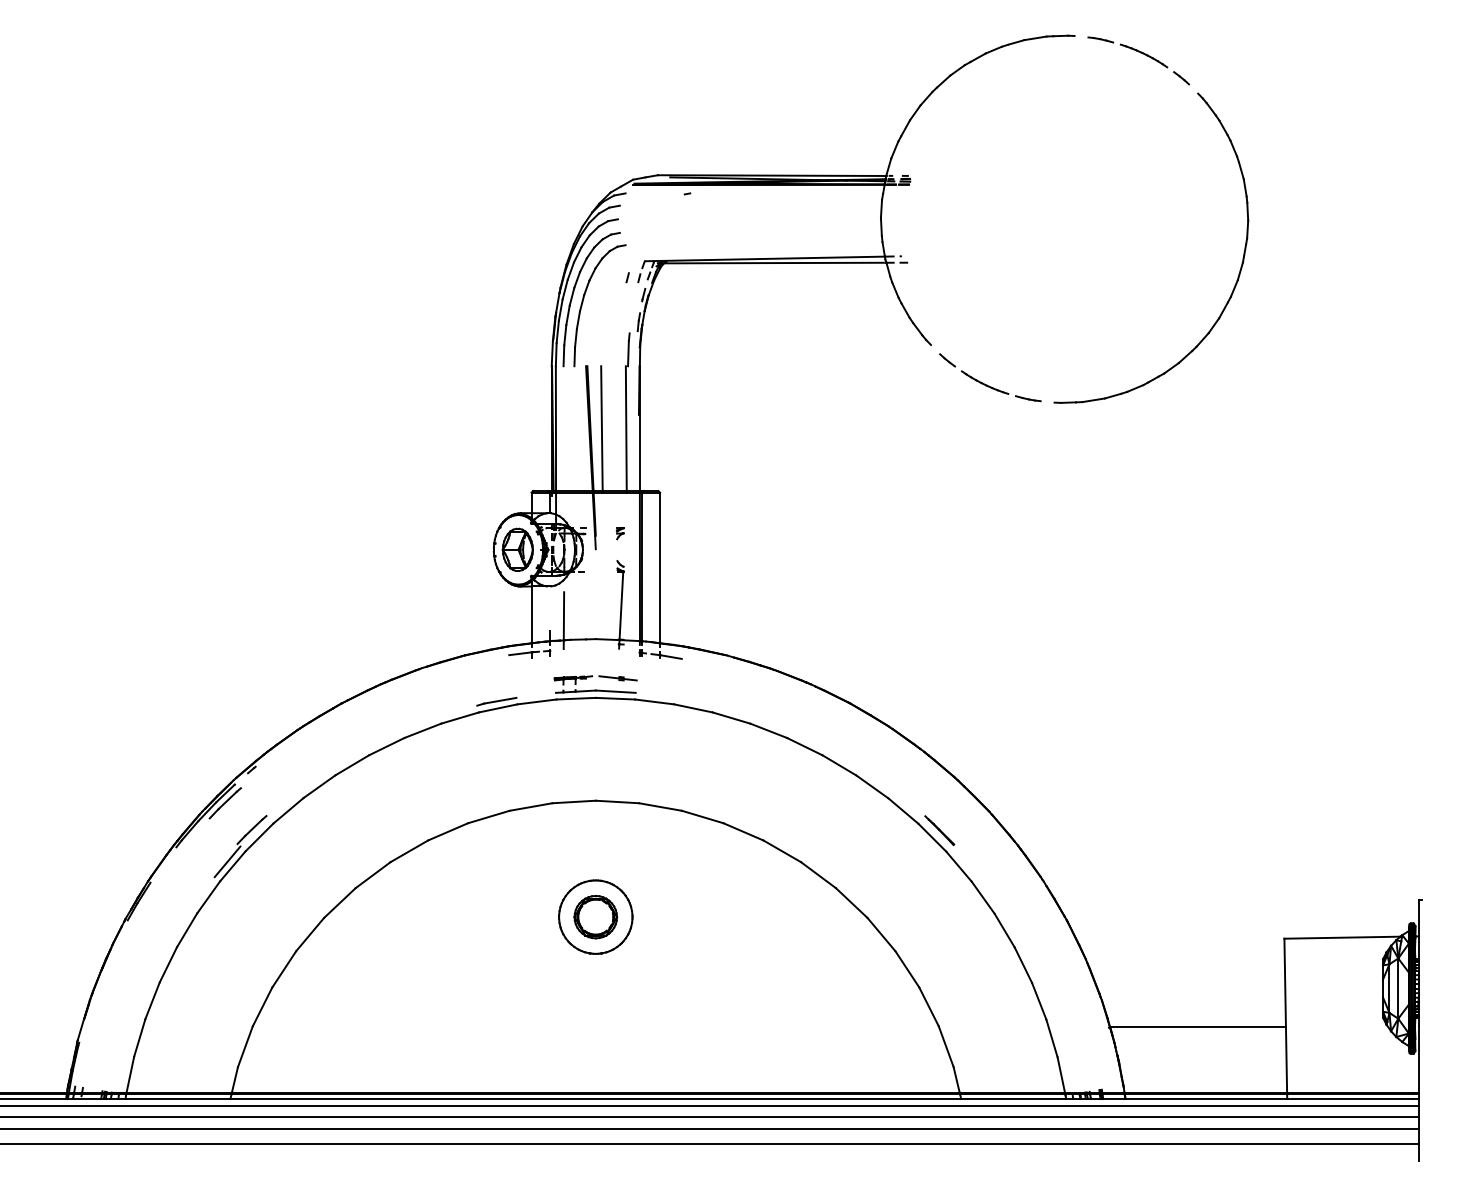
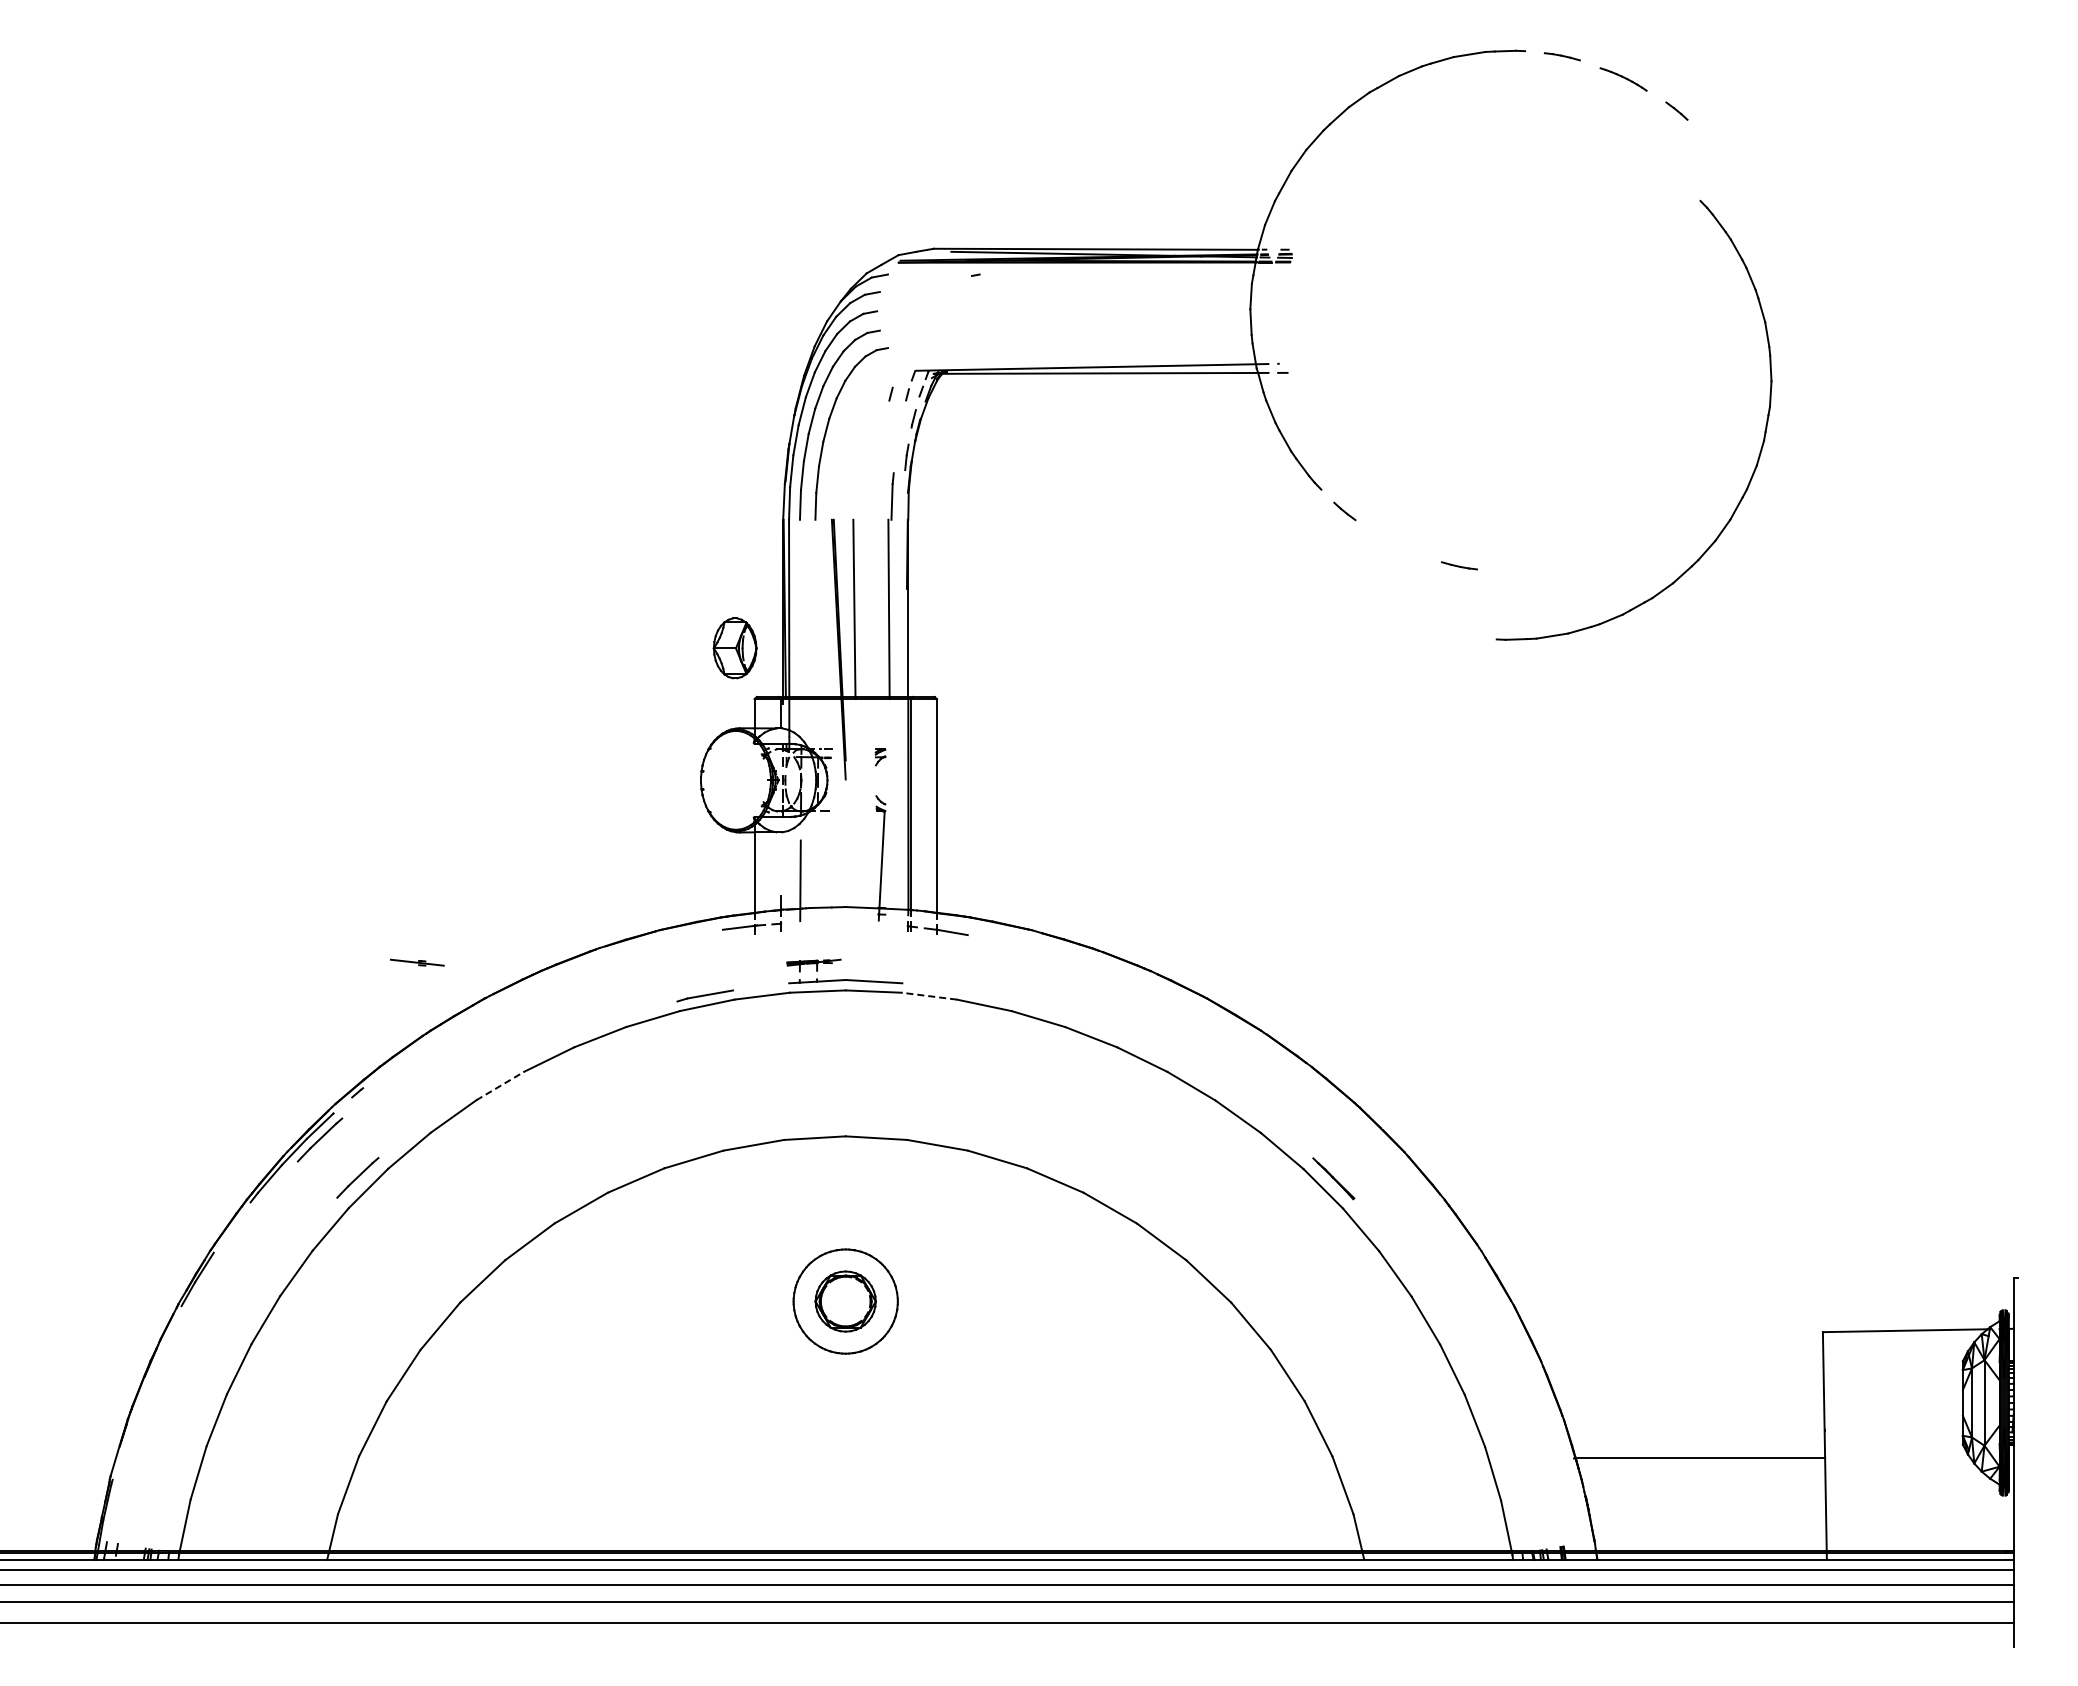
part: (1143, 55) -> (1623, 79), size x0.7
part: (1239, 273) -> (1758, 455), moved
part: (984, 382) -> (1397, 543), removed
part: (517, 549) -> (734, 648), moved
part: (618, 678) -> (417, 962), moved
line: (654, 702) -> (929, 996), solid -> dashed
line: (352, 765) -> (500, 1086), solid -> dashed
line: (227, 861) -> (322, 1222), removed

